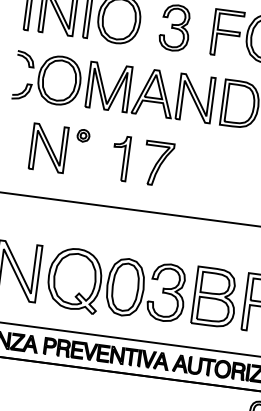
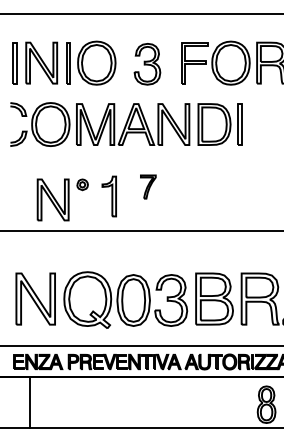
part: (59, 149) -> (62, 199), moved
part: (119, 158) -> (108, 196), moved
part: (158, 163) -> (148, 186), size x0.6

